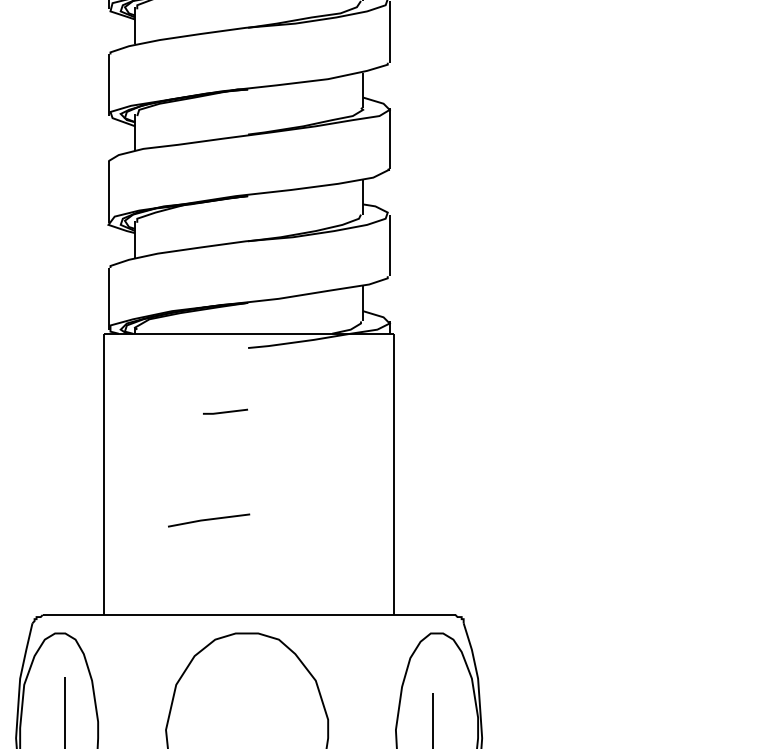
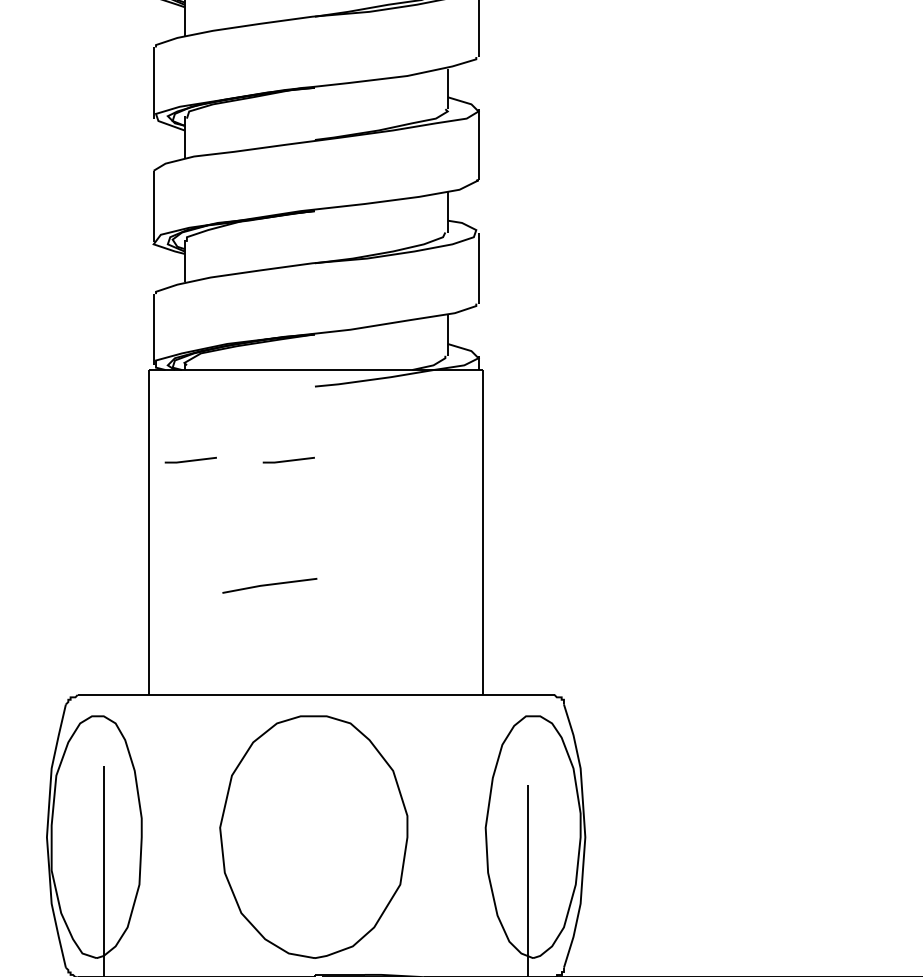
line: (141, 411) -> (191, 459), added

